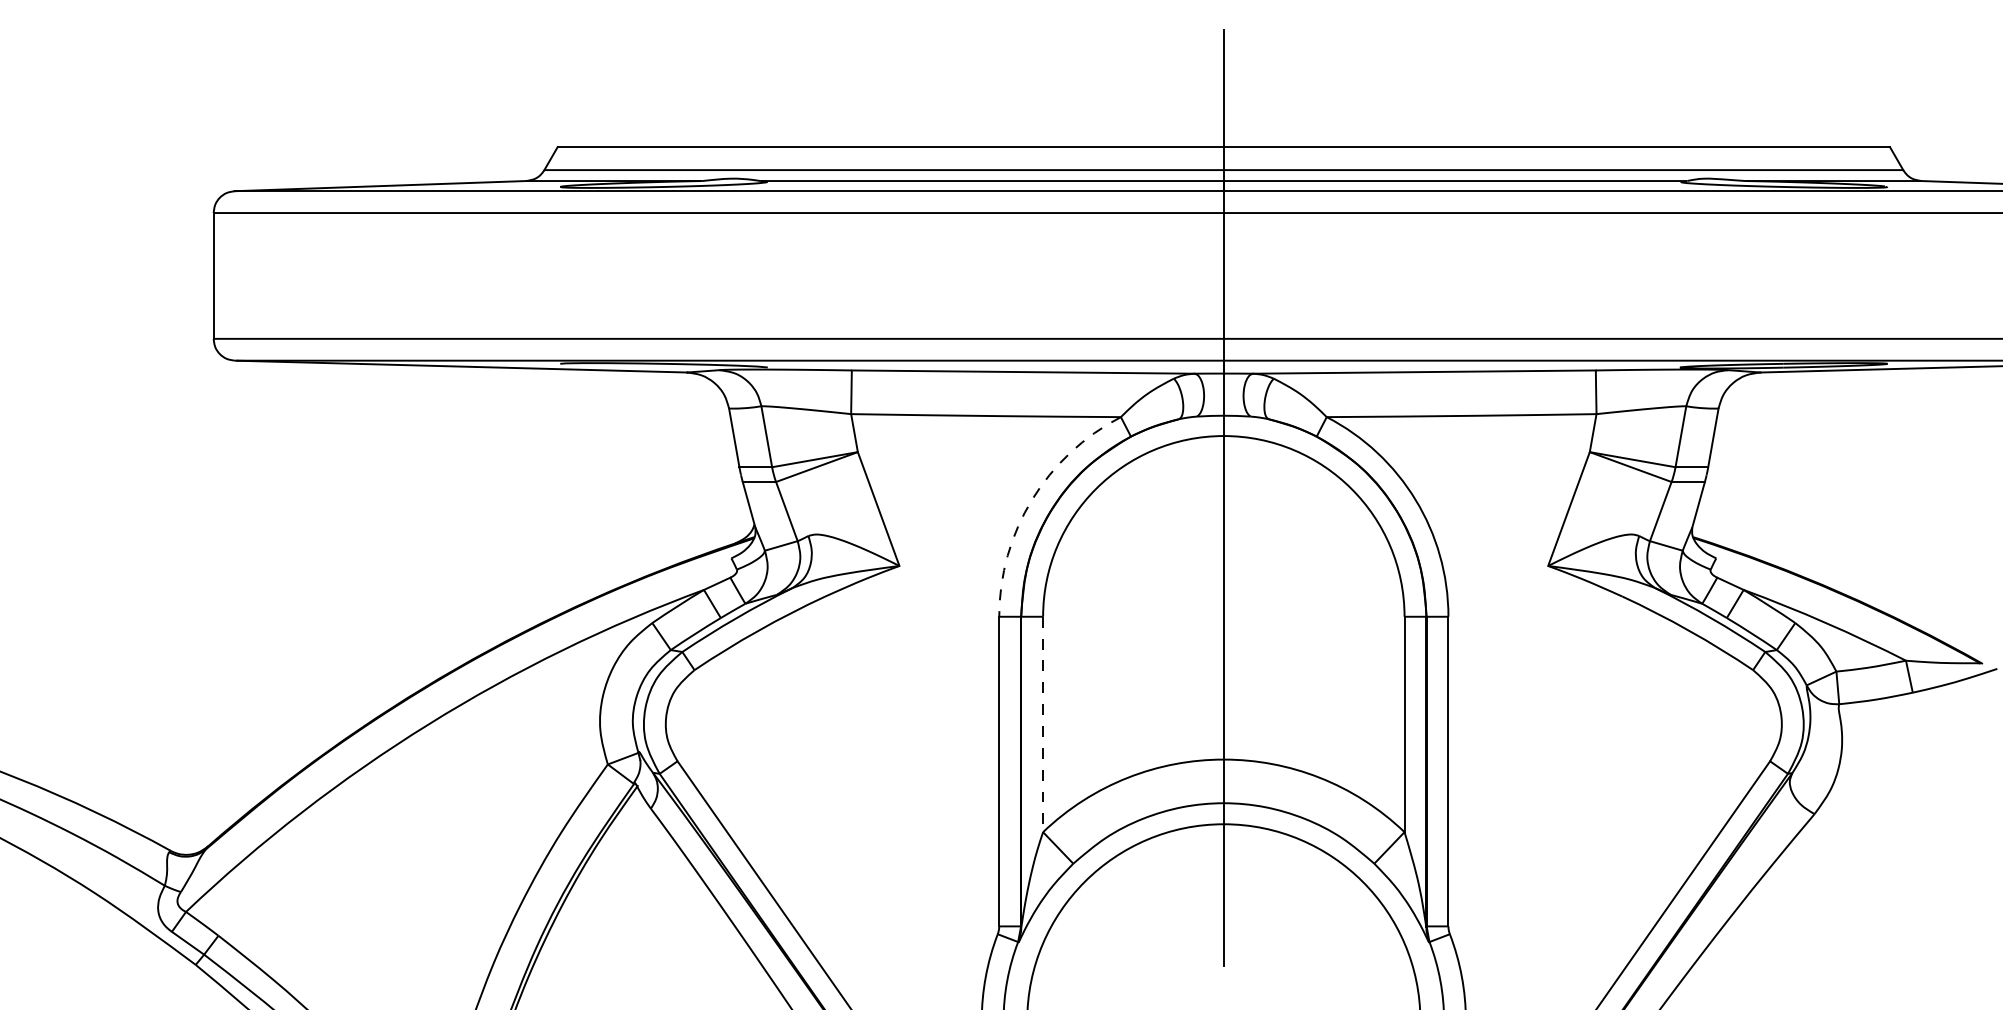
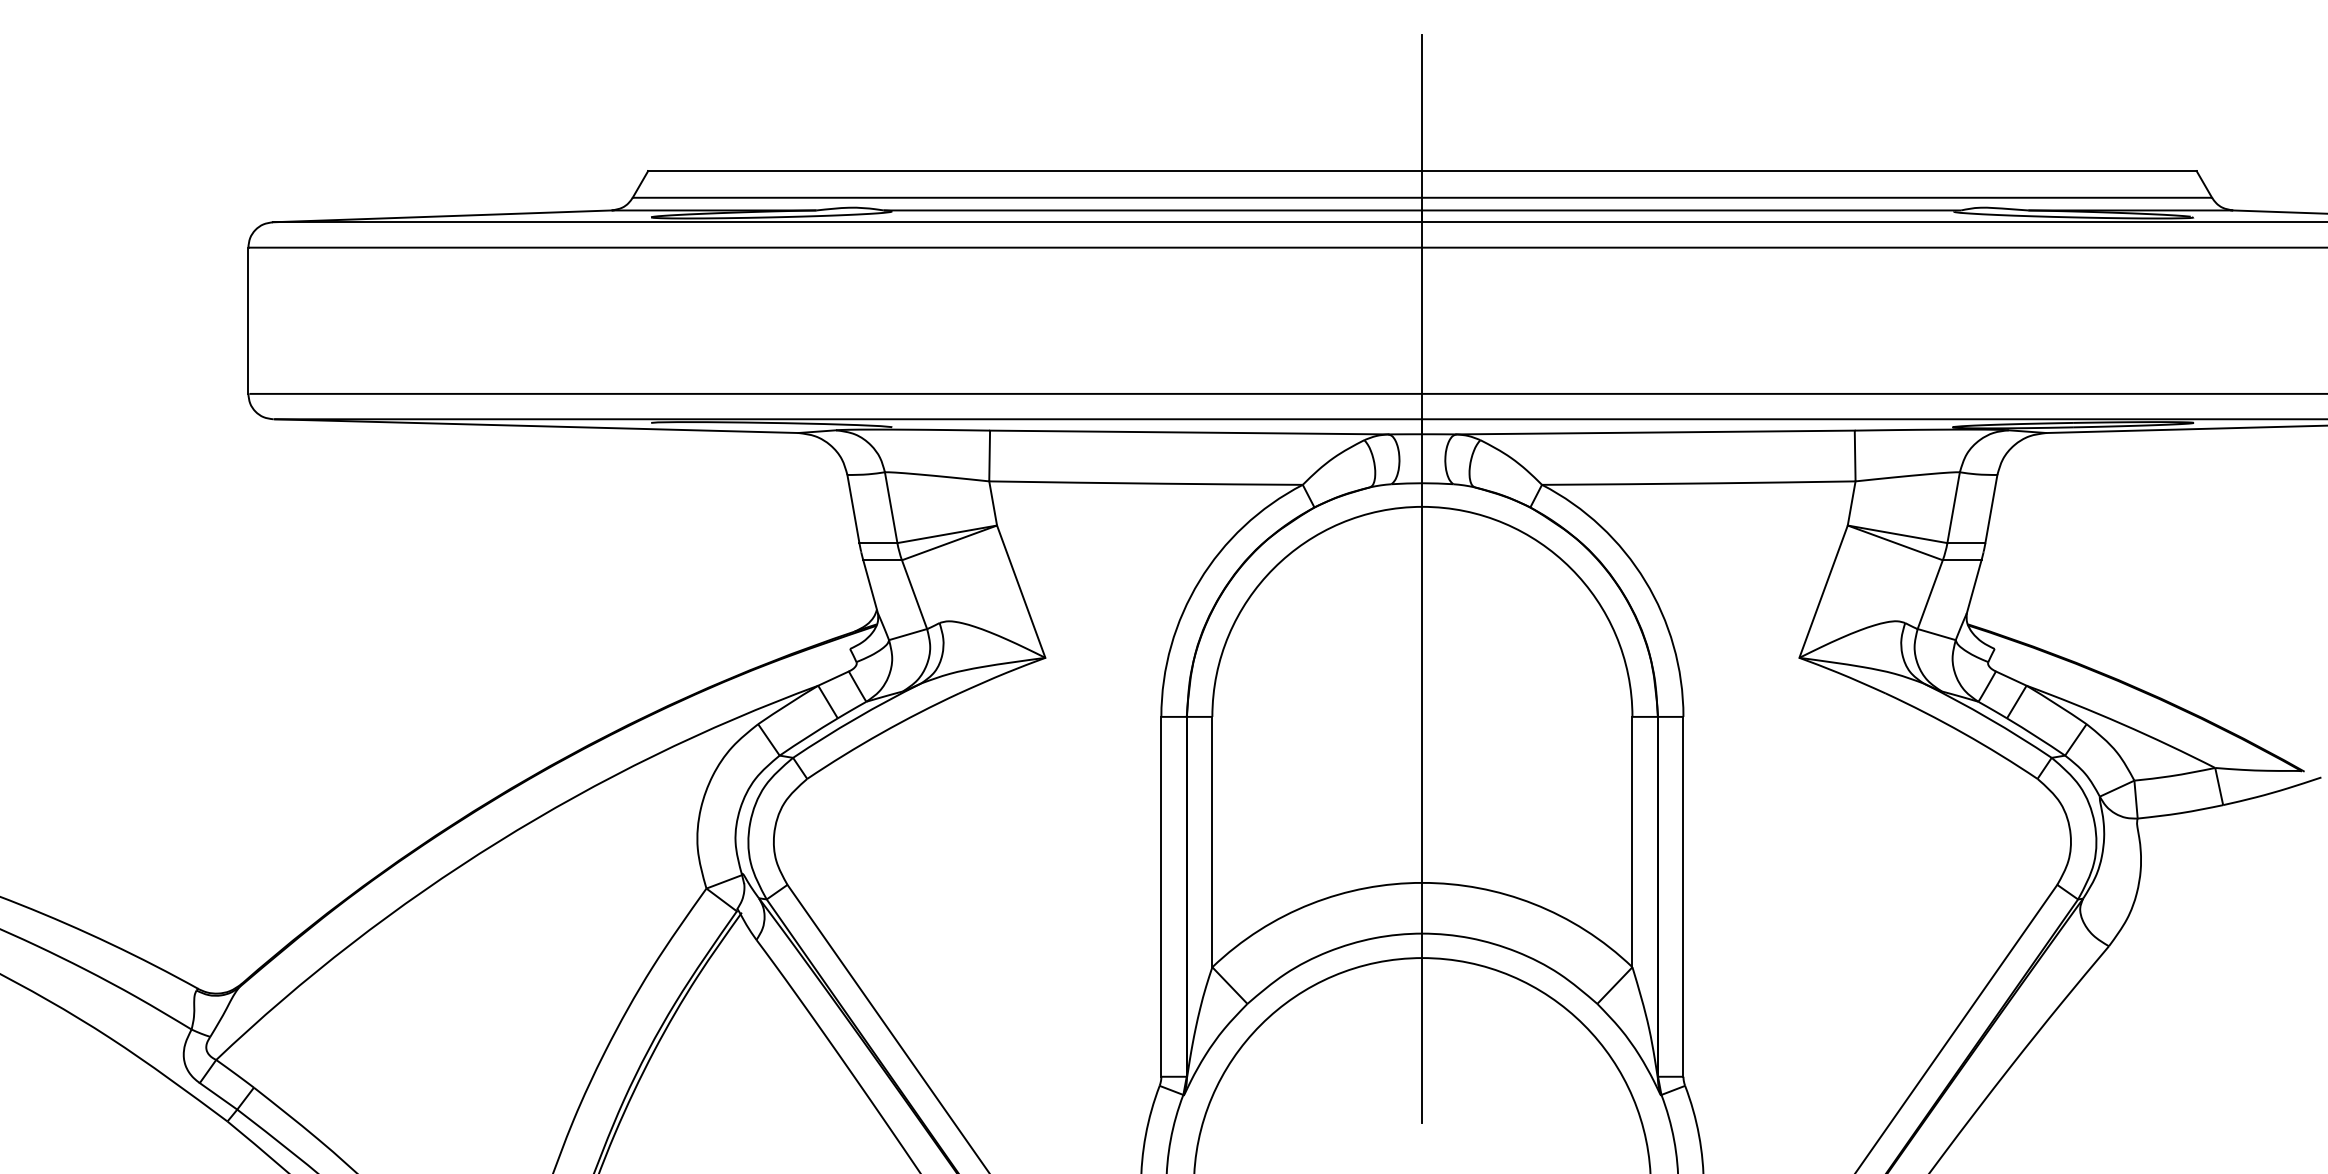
arc: (1032, 500) -> (1199, 581), dashed -> solid
line: (1043, 724) -> (1212, 842), dashed -> solid

